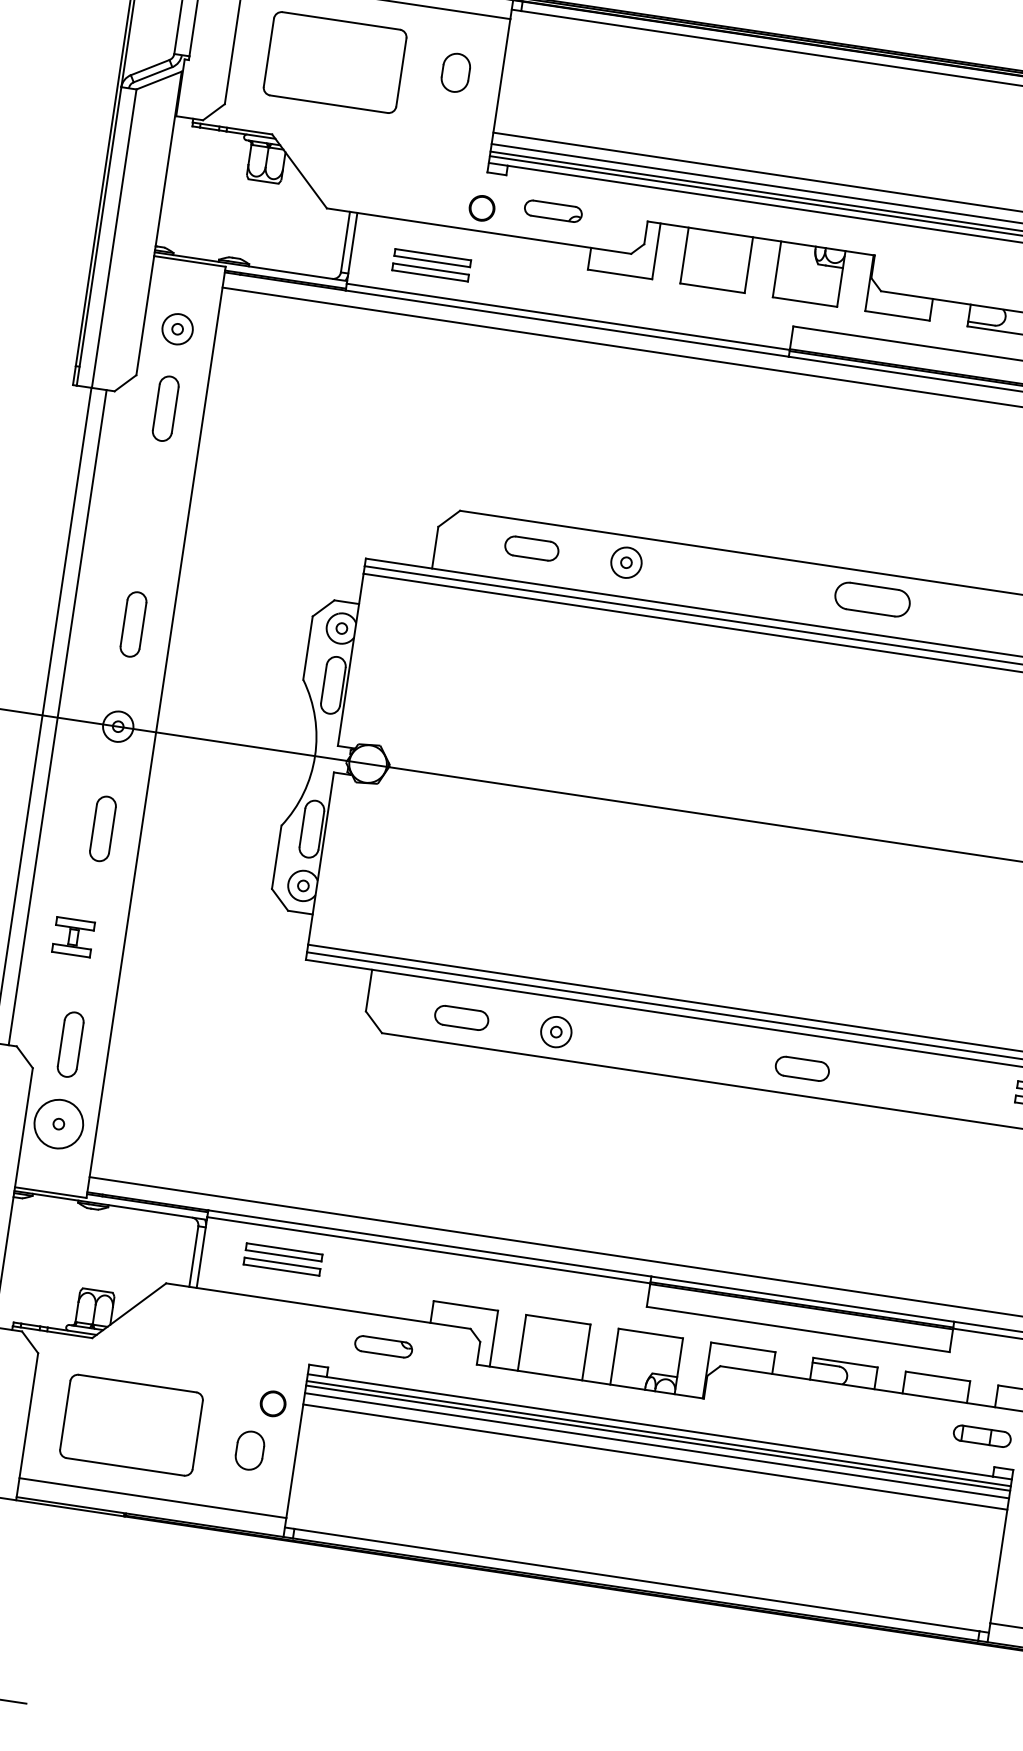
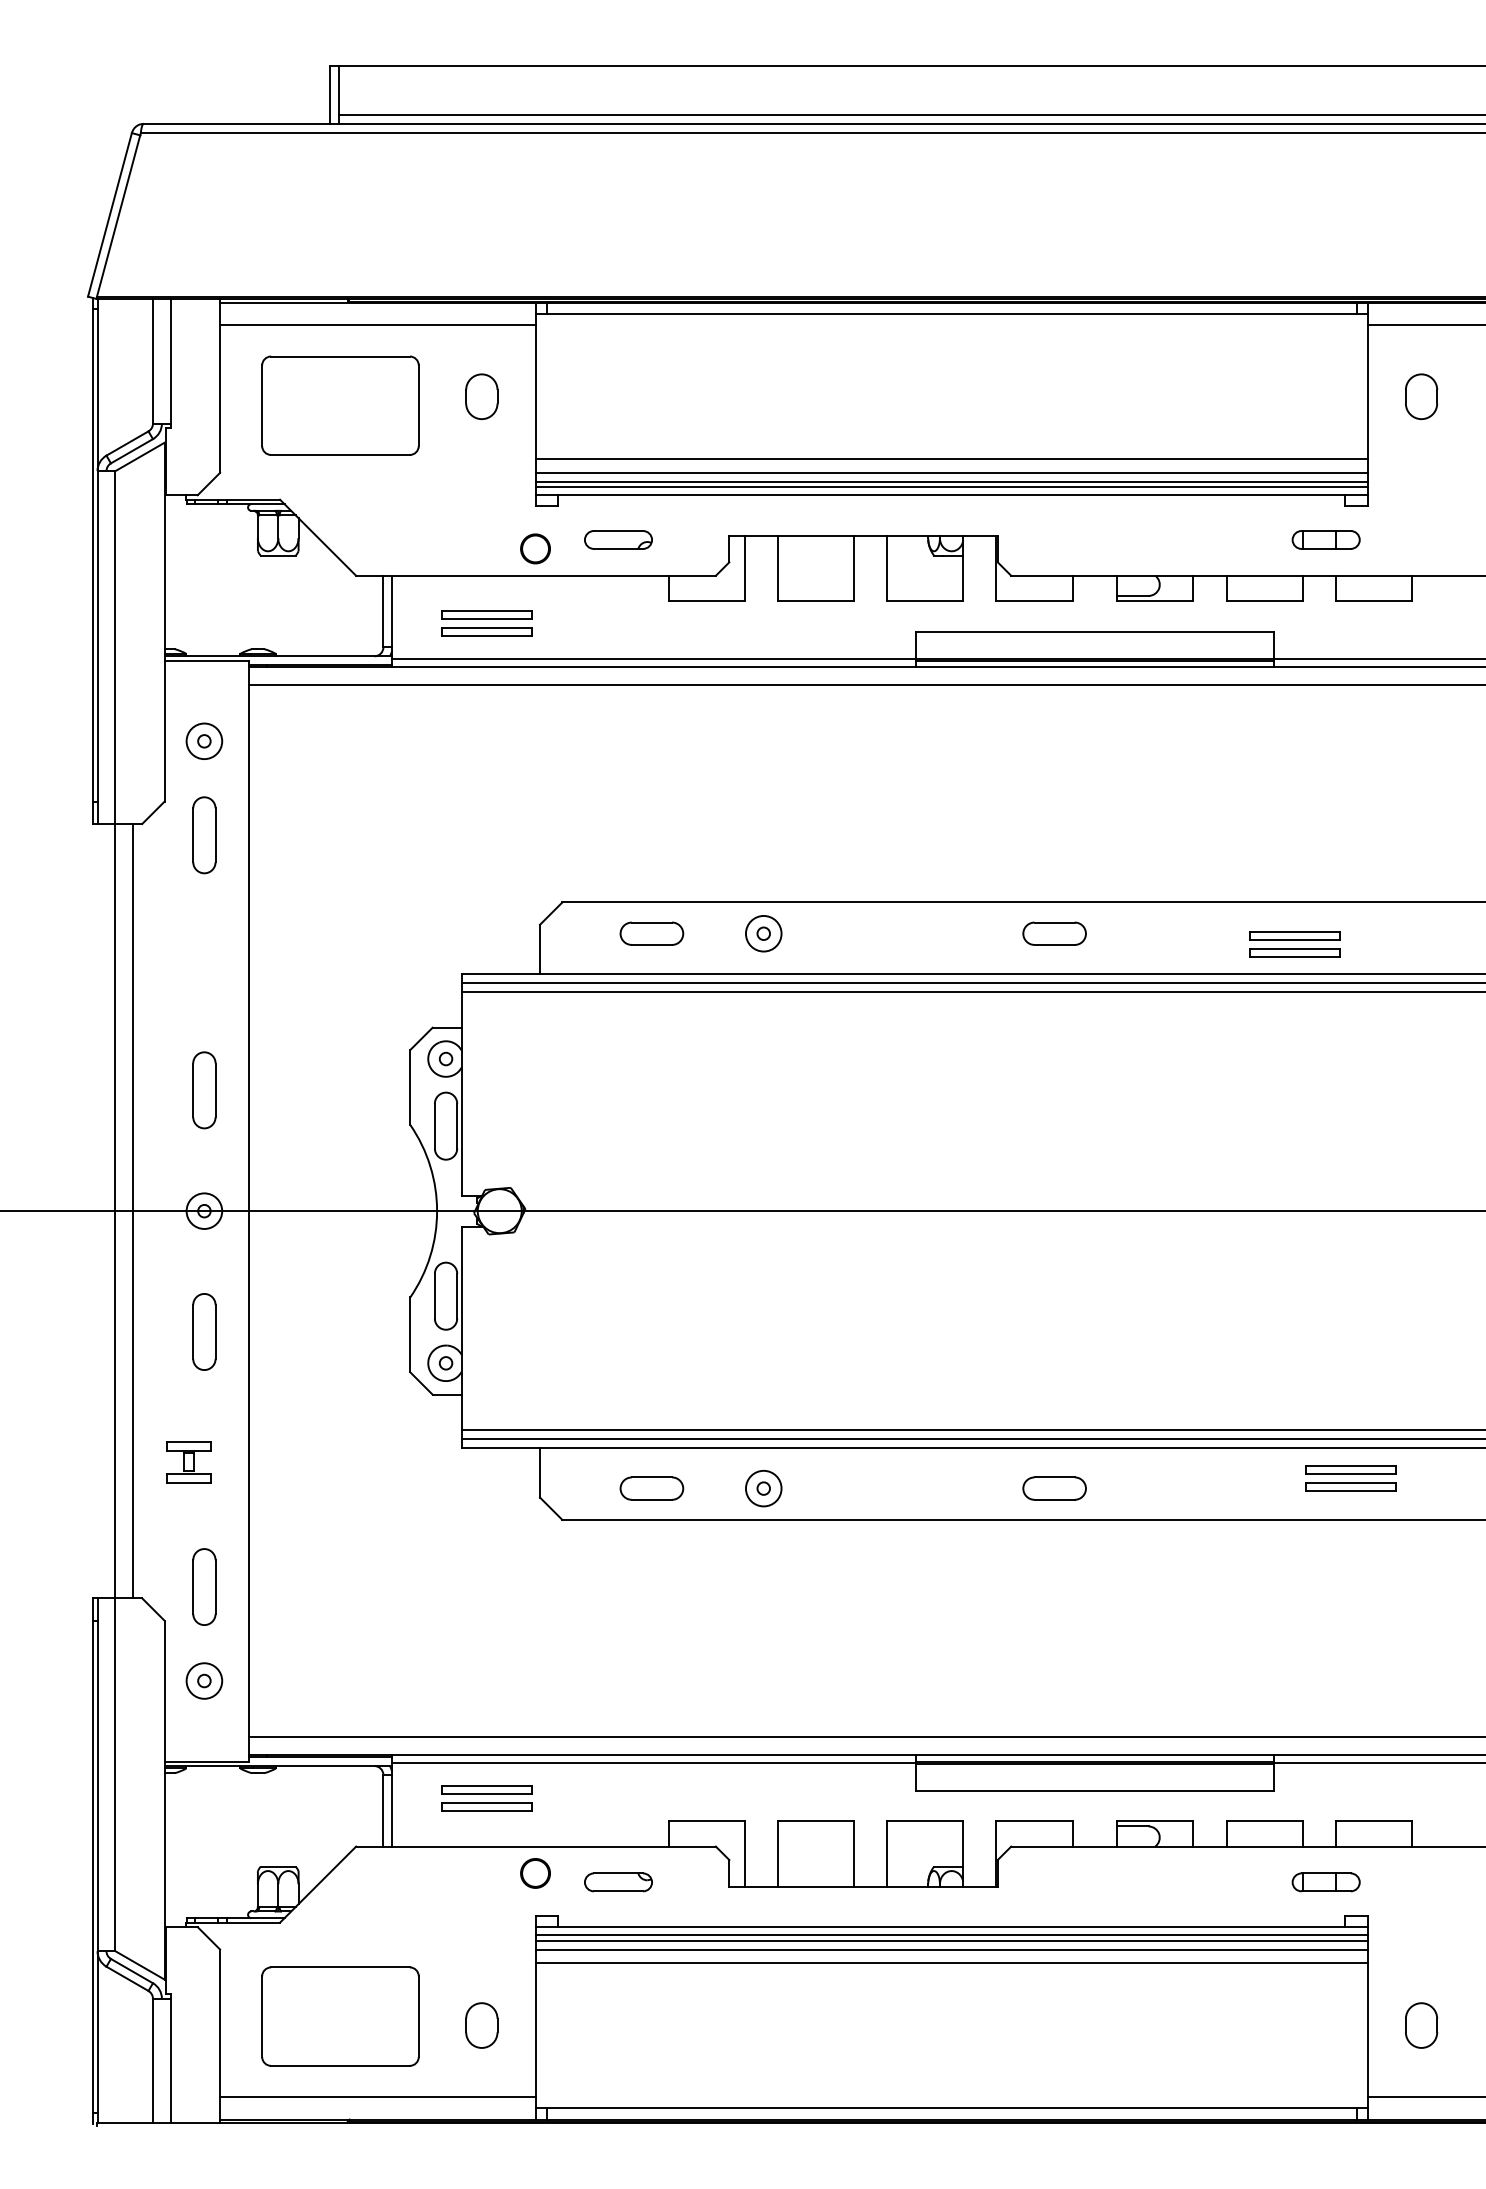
part: (872, 599) -> (1054, 933), size x0.71
circle: (58, 1123) -> (204, 1680), size x0.62
circle: (273, 1403) -> (535, 1873), moved

